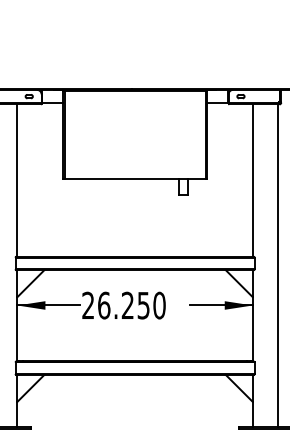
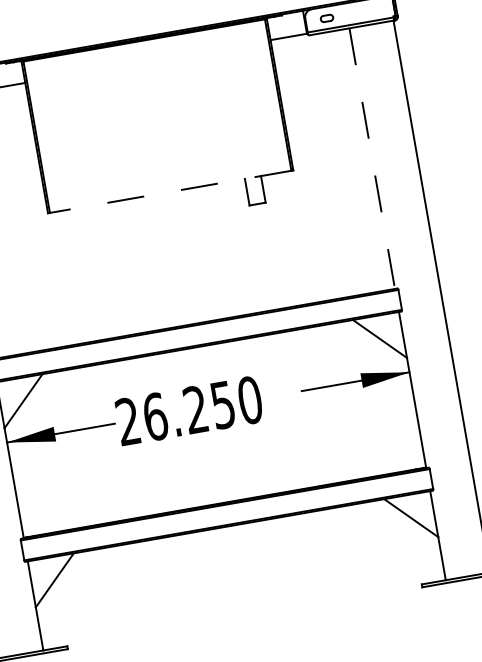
line: (135, 179) -> (171, 191), solid -> dashed
line: (252, 181) -> (372, 160), solid -> dashed

